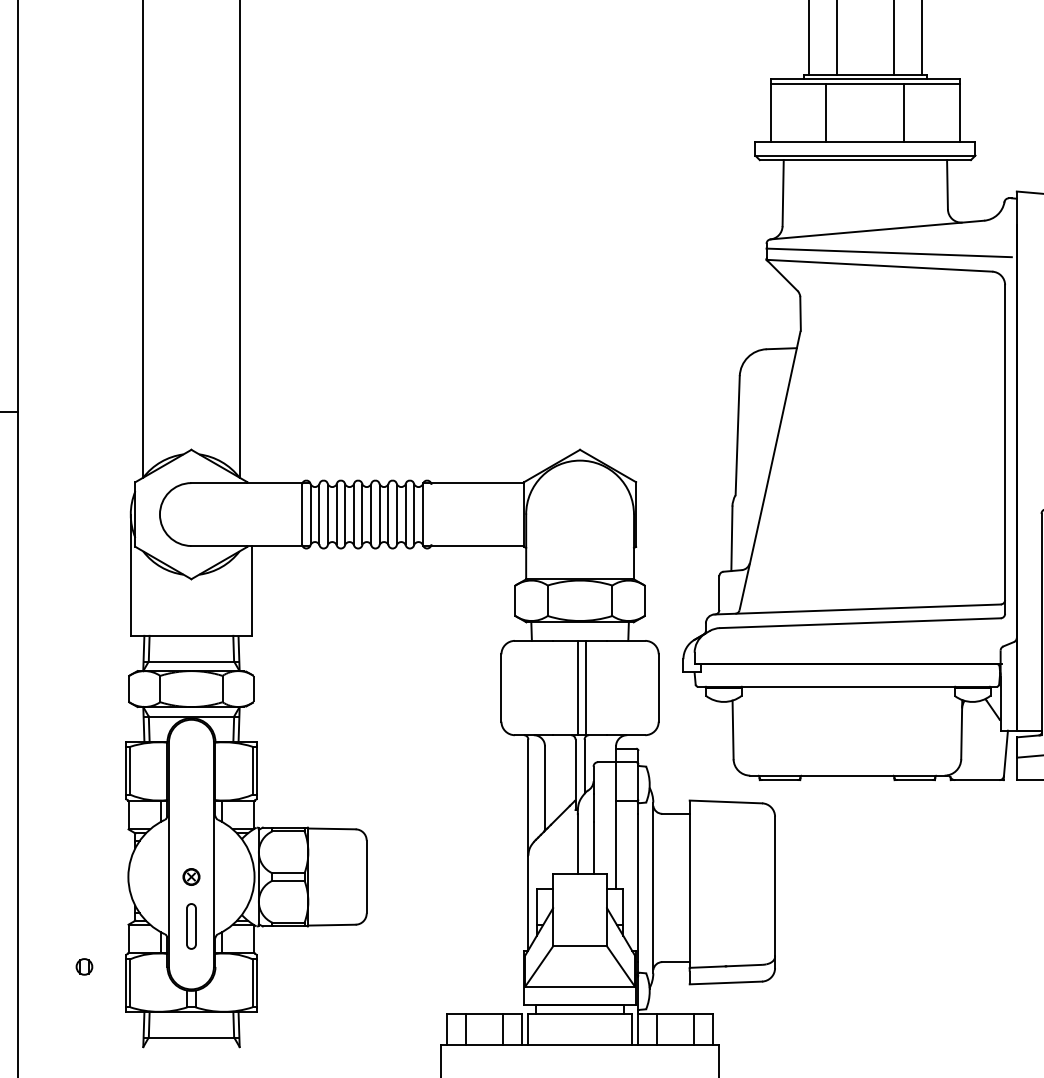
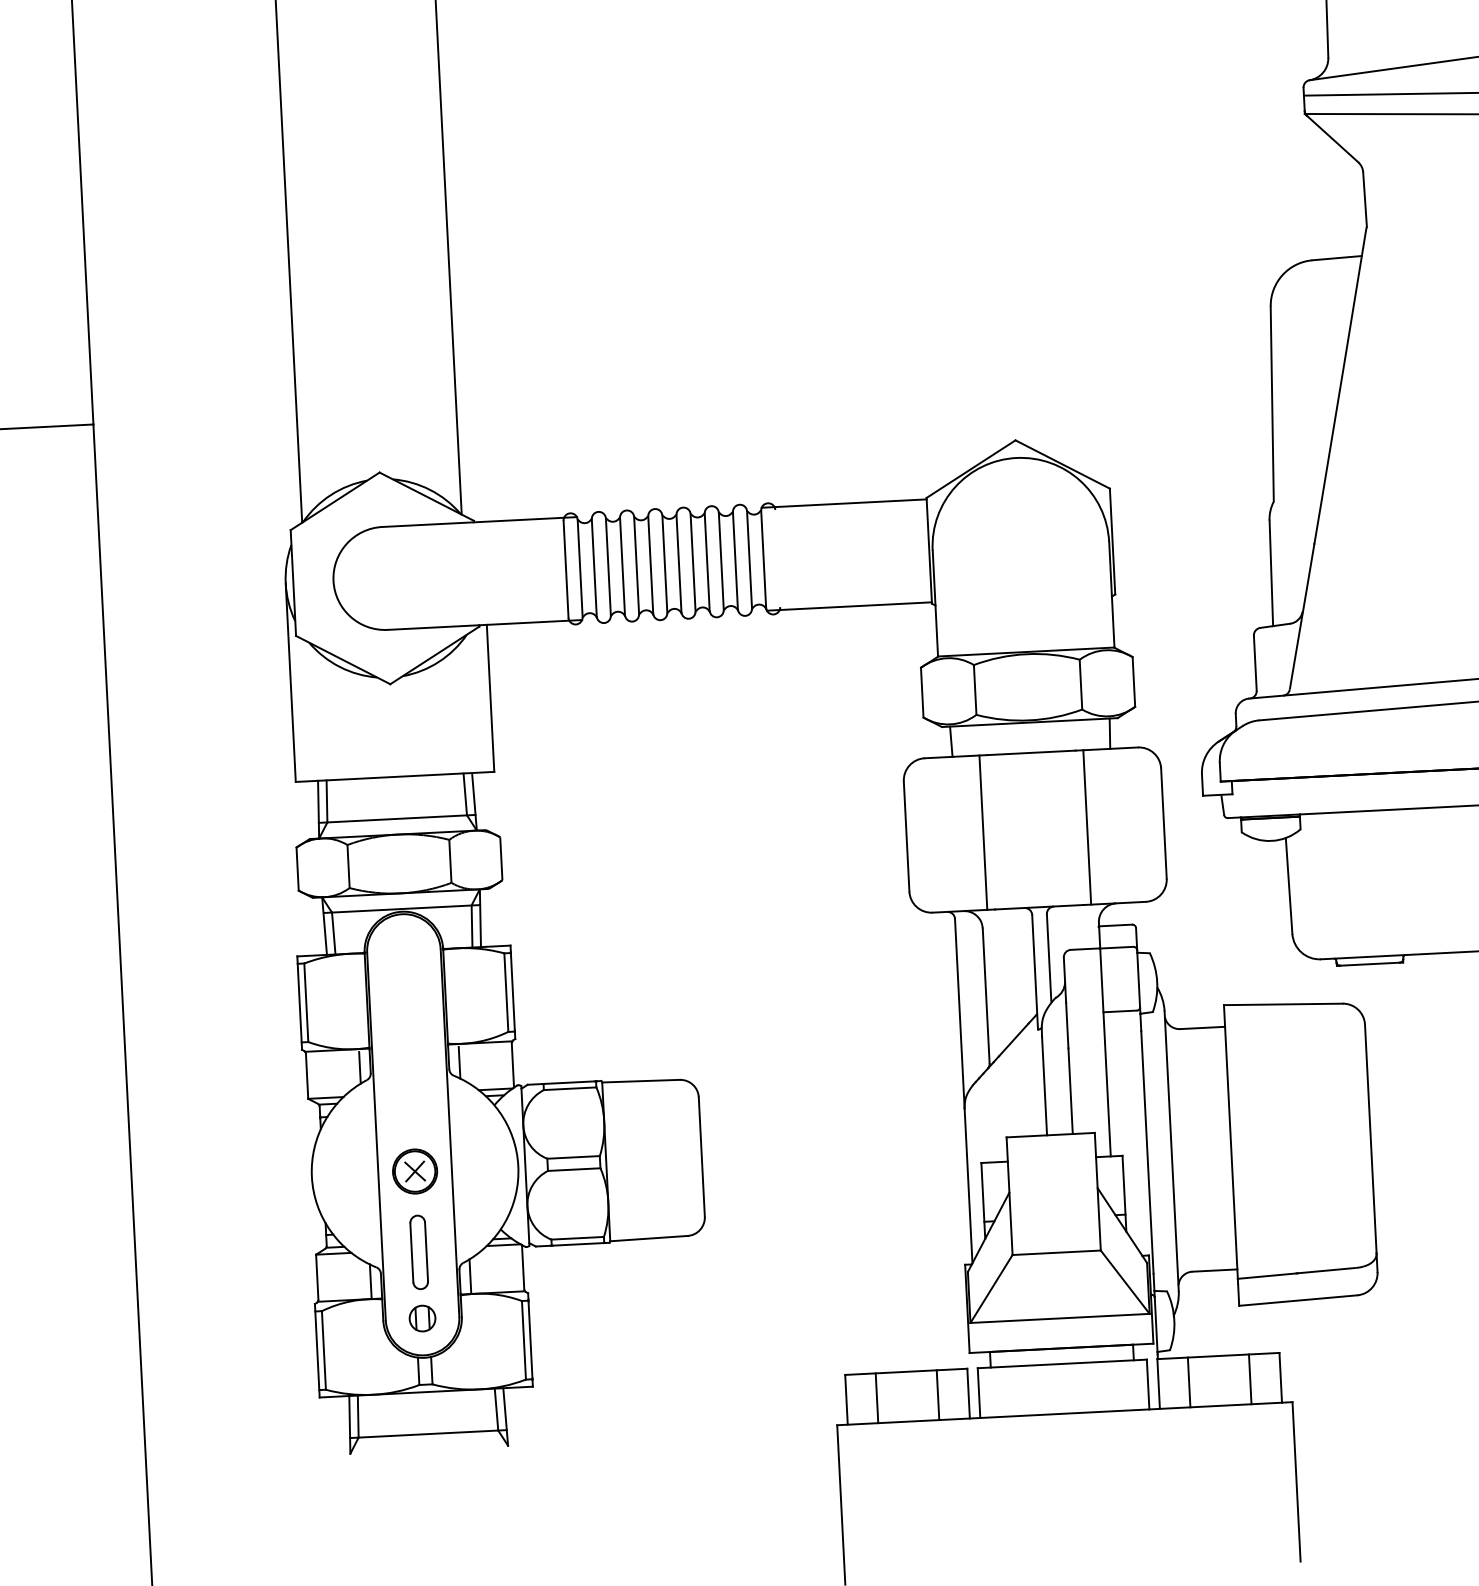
line: (577, 687) -> (1086, 826), moved
line: (586, 687) -> (983, 831), moved
part: (191, 876) -> (415, 1170), size x1.67
part: (84, 966) -> (422, 1317), moved

